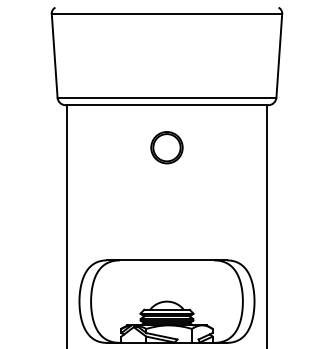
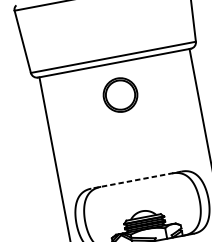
part: (166, 147) -> (120, 95), size x1.4
line: (167, 260) -> (136, 180), solid -> dashed

